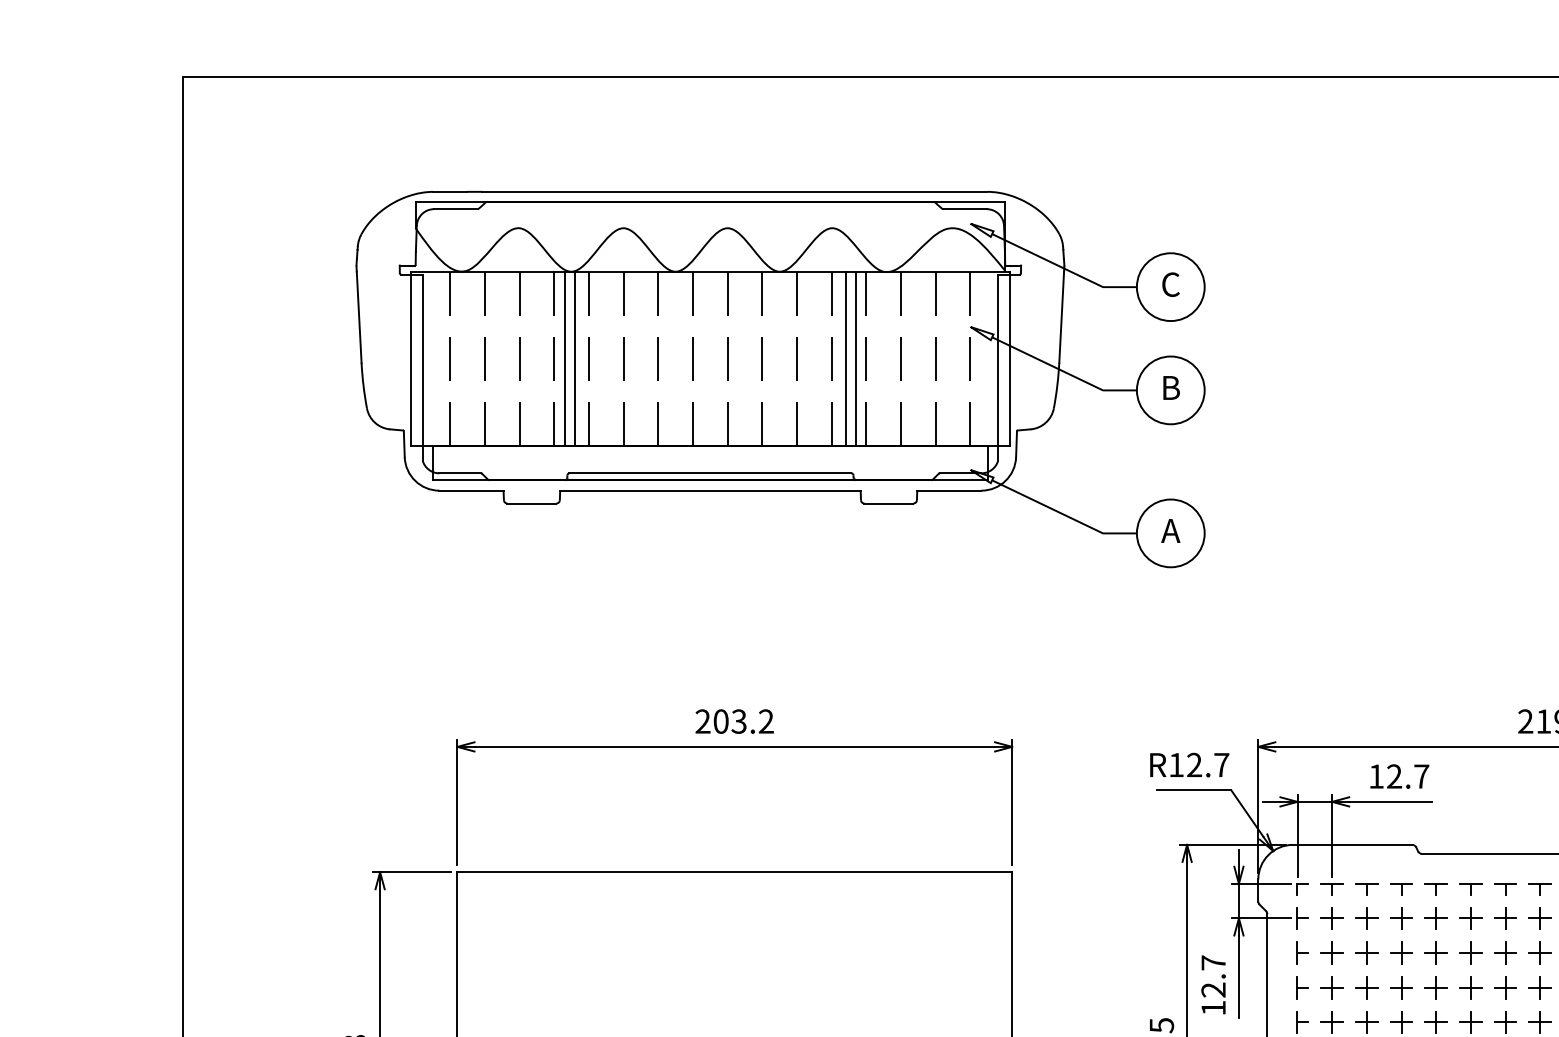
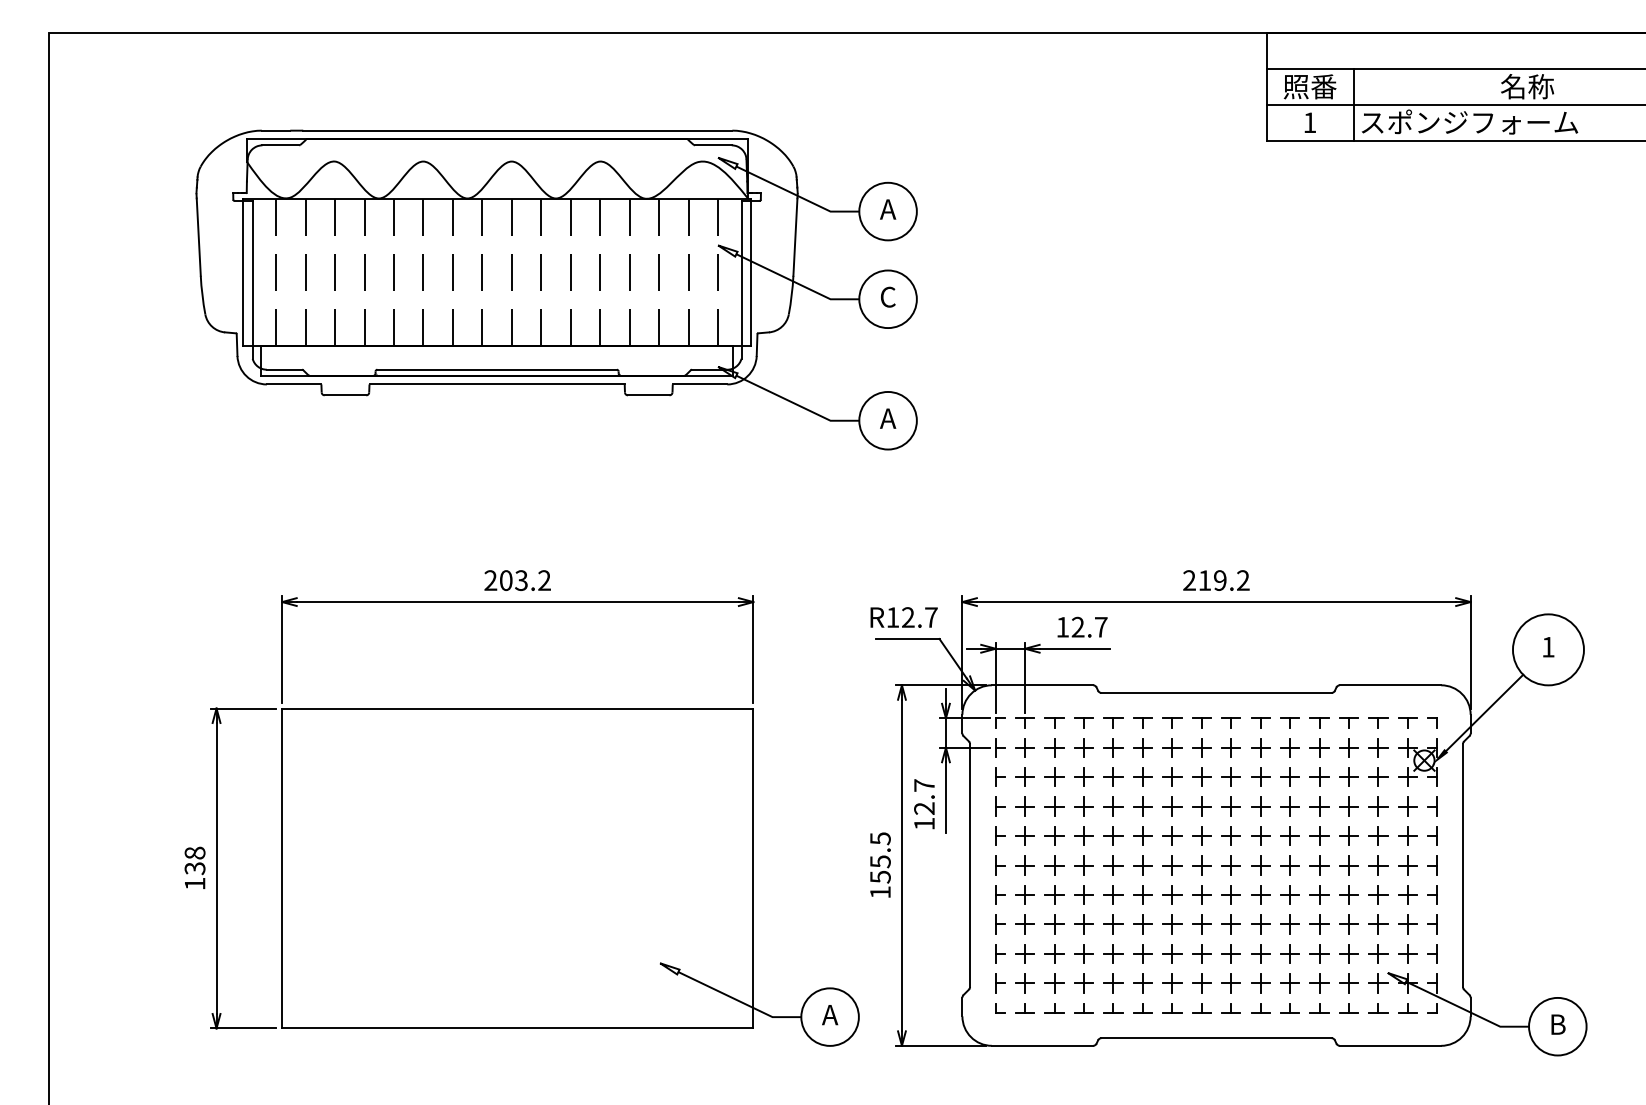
text: (1171, 284) -> (888, 209), C -> A
line: (564, 358) -> (373, 272), removed
line: (575, 358) -> (382, 272), removed
line: (846, 358) -> (612, 272), removed
line: (855, 358) -> (620, 272), removed
text: (1171, 387) -> (888, 296), B -> C

